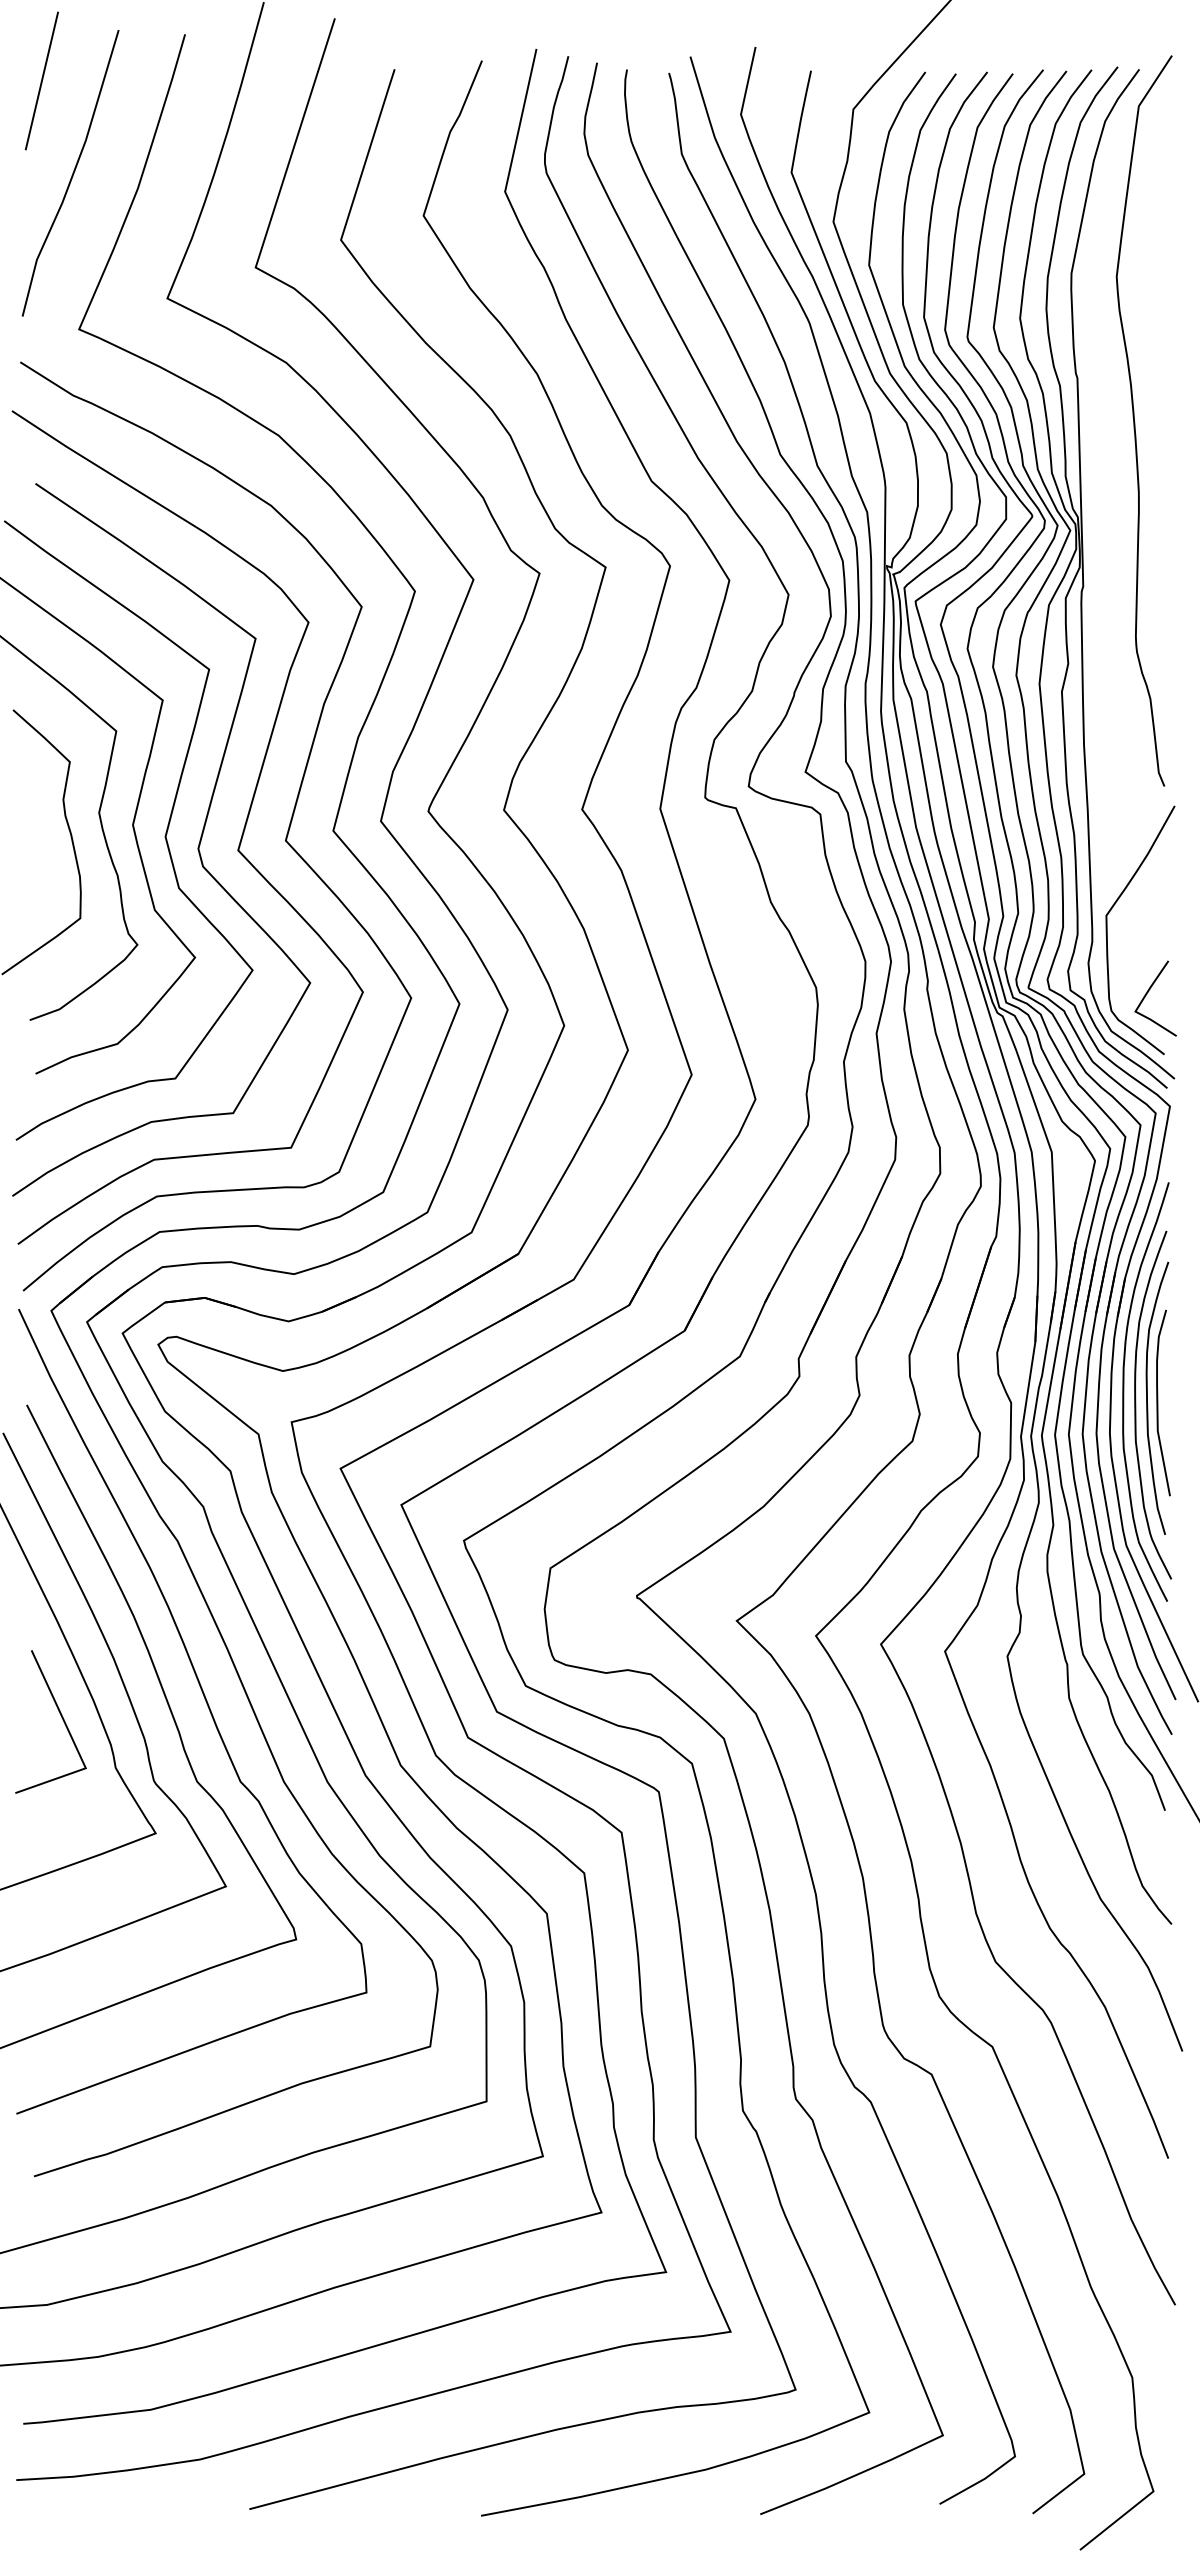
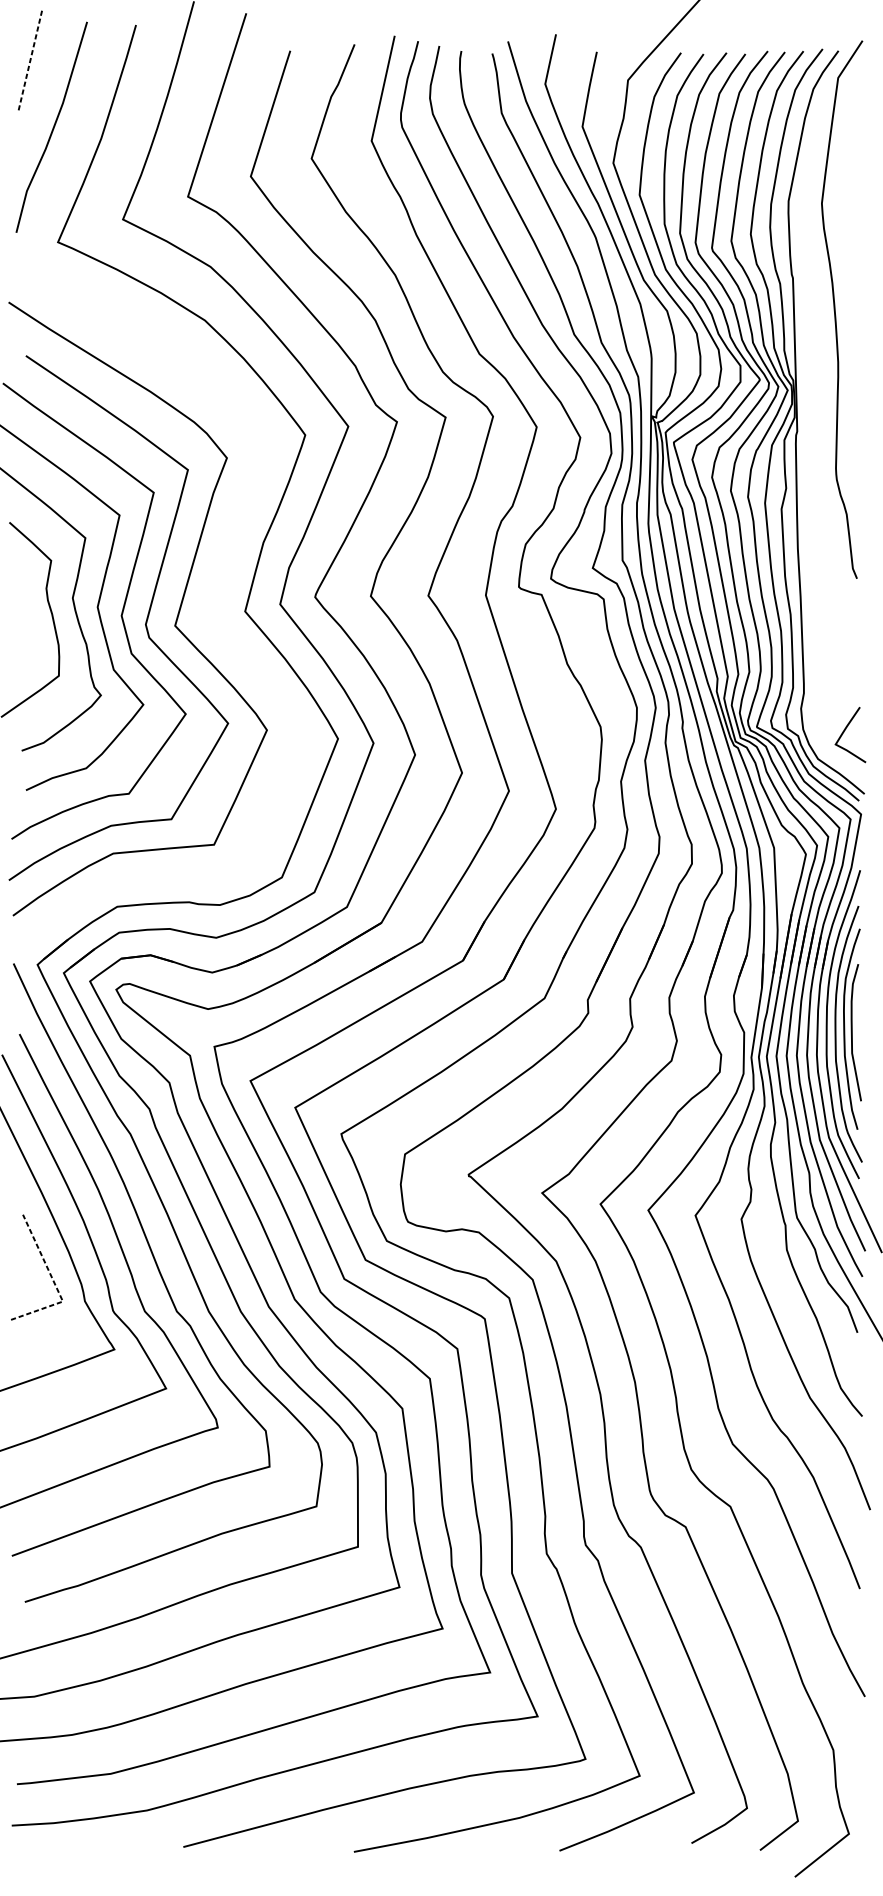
line: (42, 80) -> (31, 59), solid -> dashed
curve: (285, 837) -> (209, 616), removed
curve: (1107, 929) -> (815, 684), removed
line: (75, 1744) -> (55, 1284), solid -> dashed

